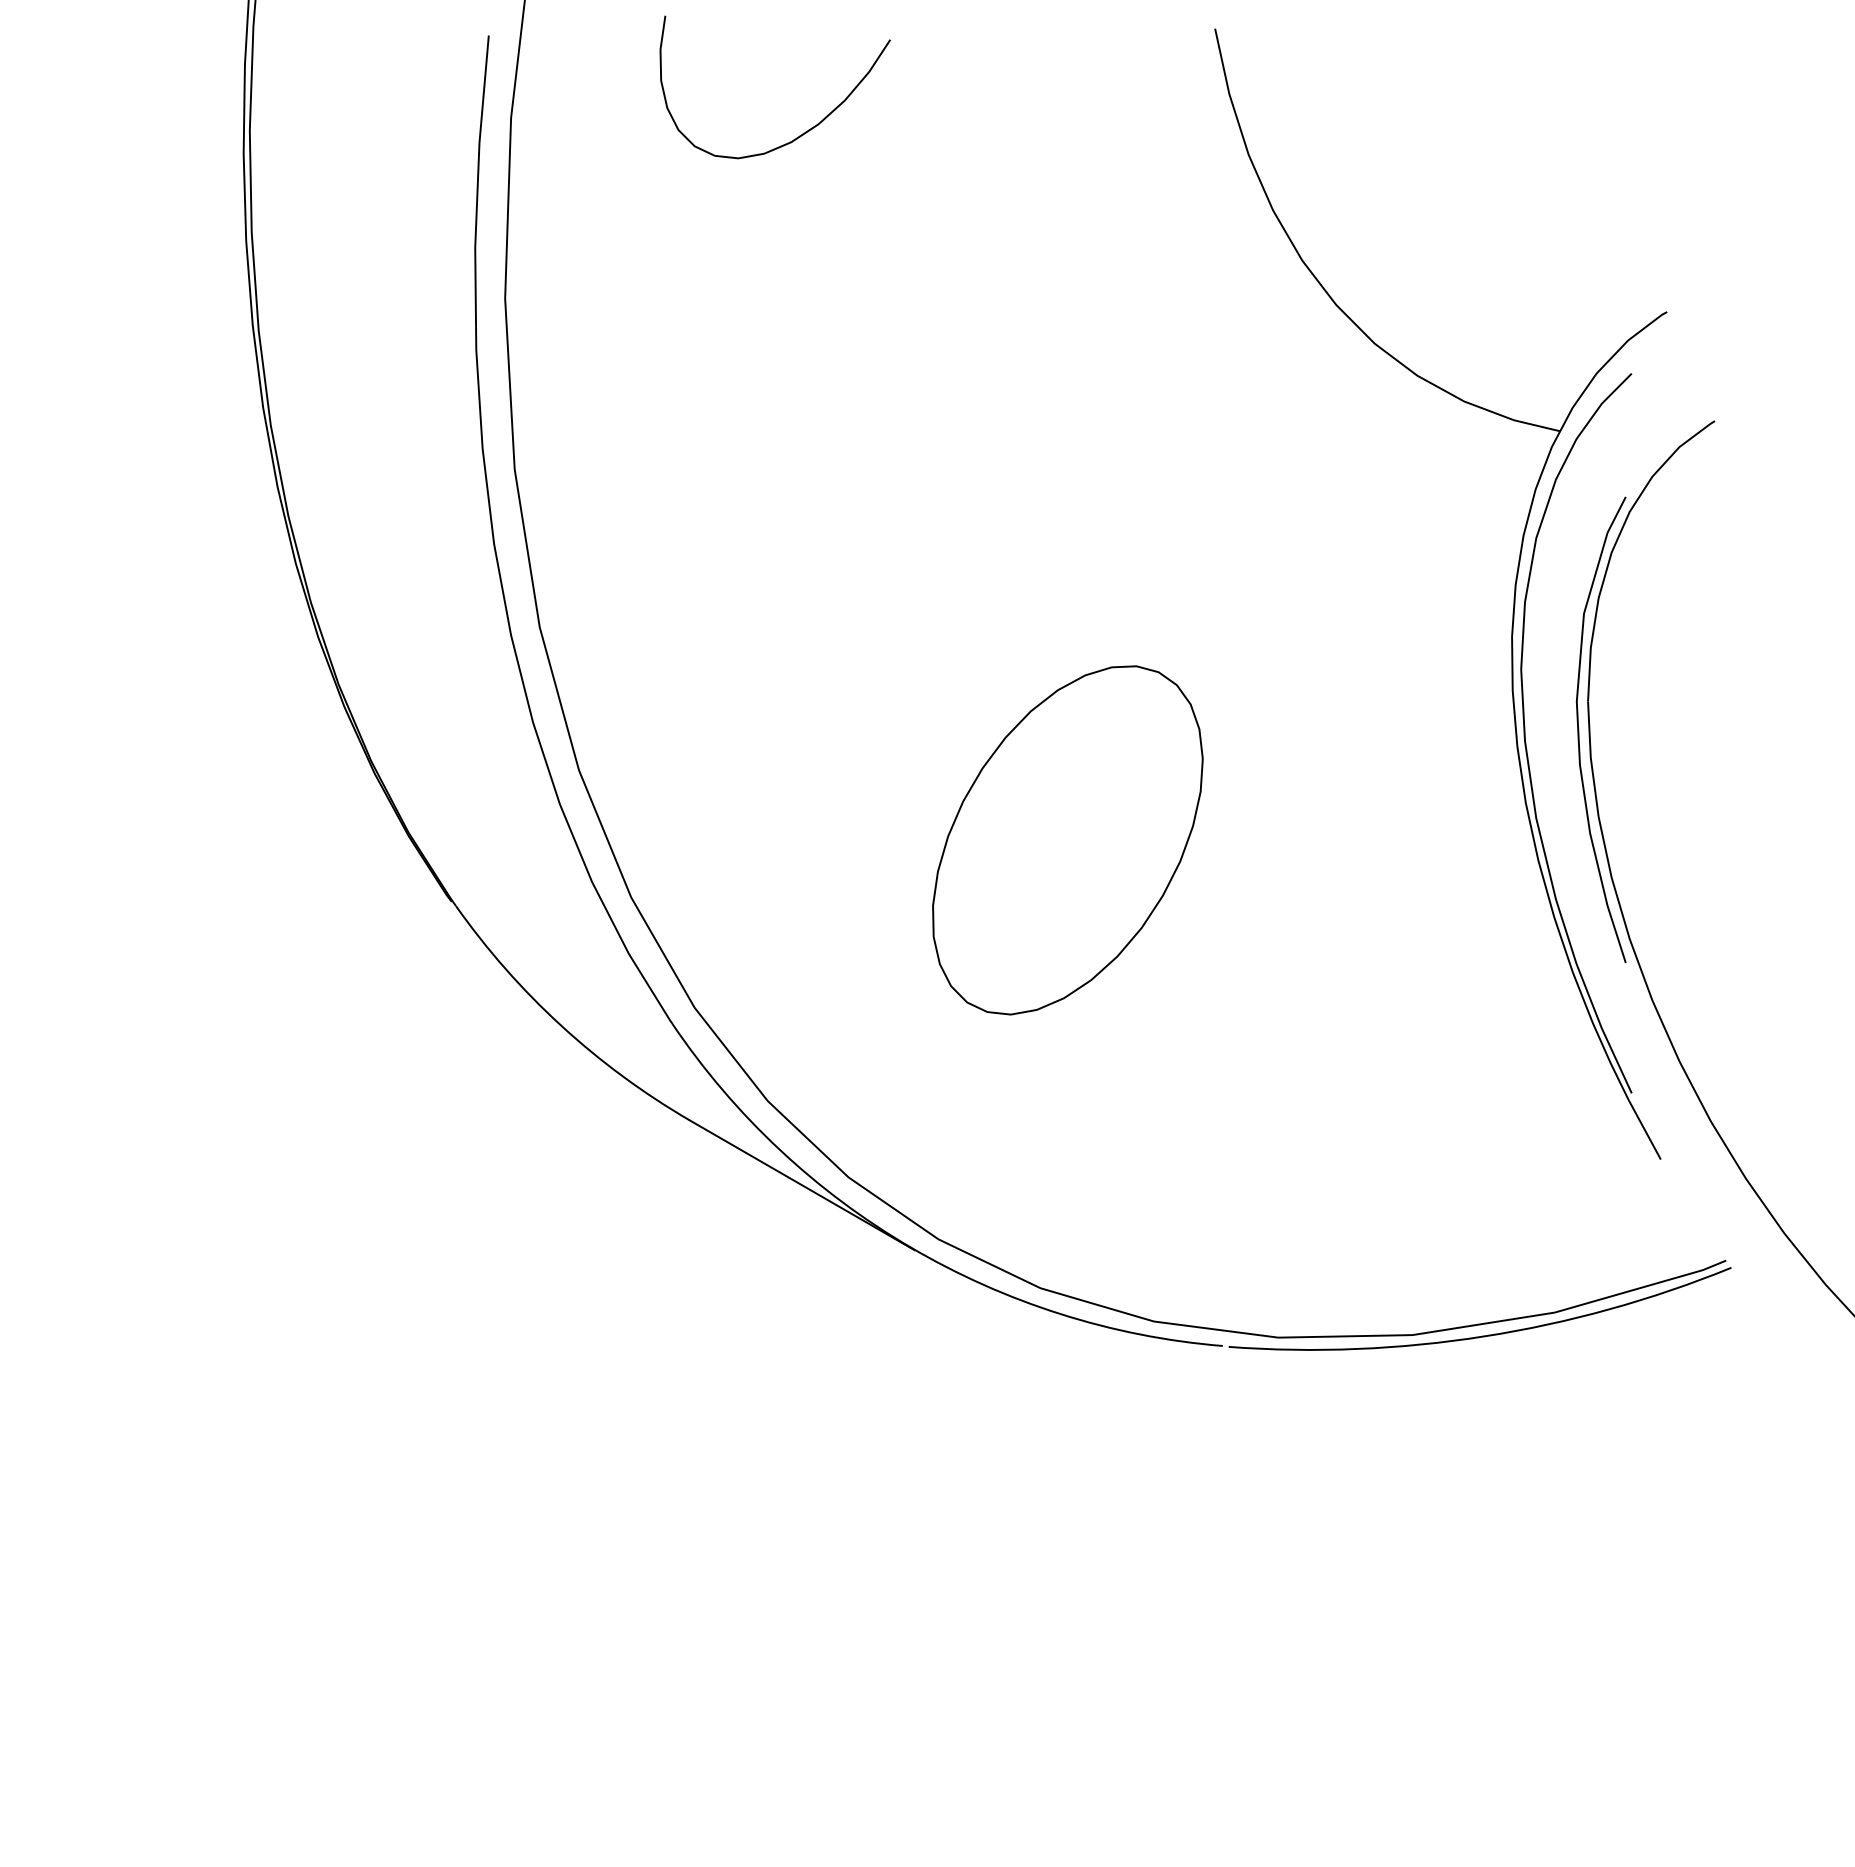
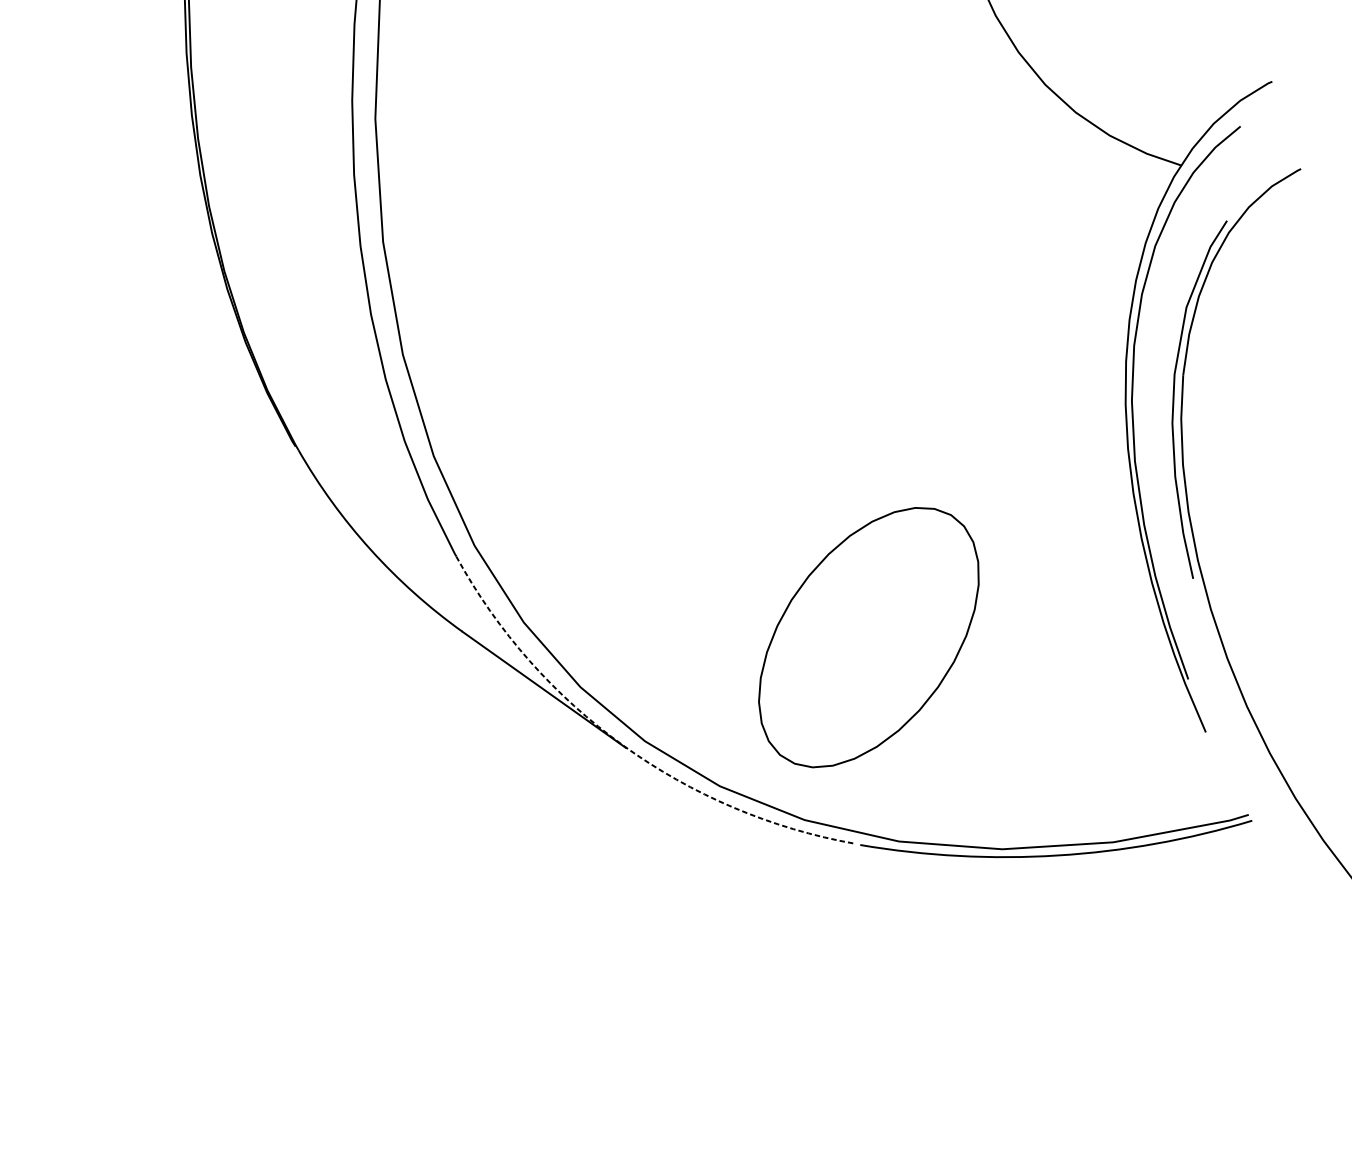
part: (1067, 840) -> (868, 637), moved
arc: (911, 1247) -> (623, 745), solid -> dashed

